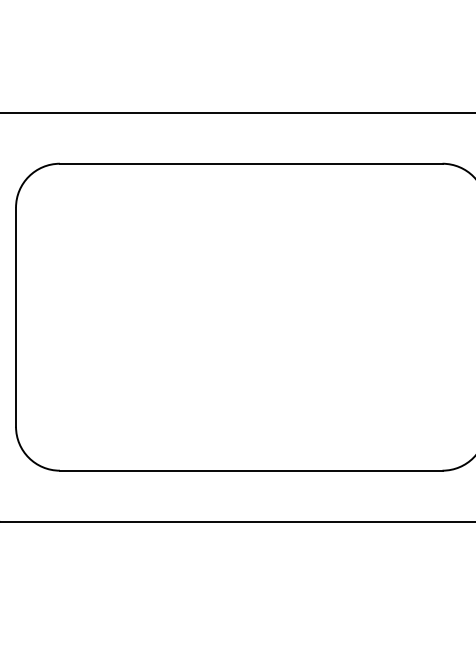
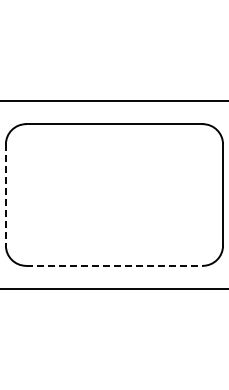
line: (15, 318) -> (5, 195), solid -> dashed
line: (251, 469) -> (114, 265), solid -> dashed

